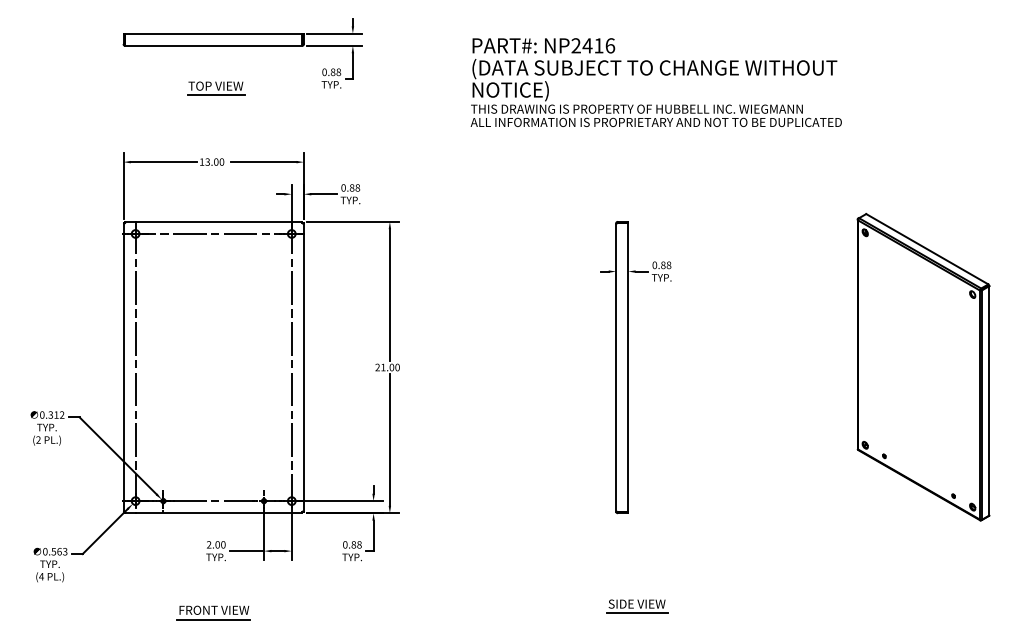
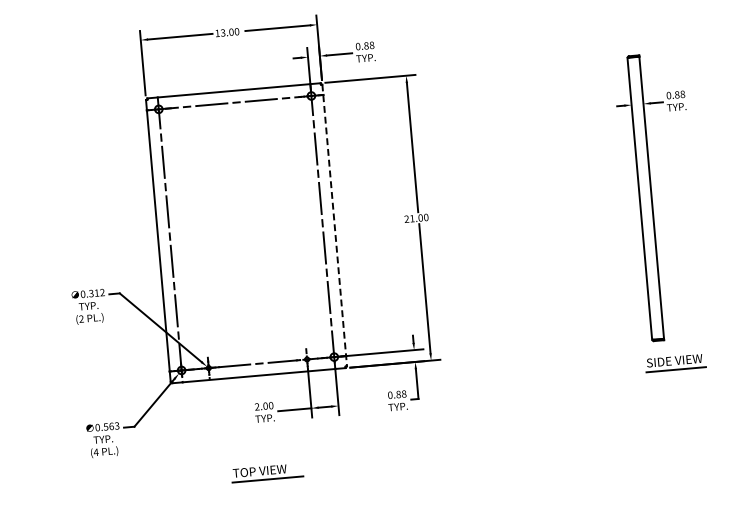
line: (303, 368) -> (334, 226), solid -> dashed
part: (637, 606) -> (675, 363), moved
text: (213, 609) -> (267, 469), FRONT VIEW -> TOP VIEW

